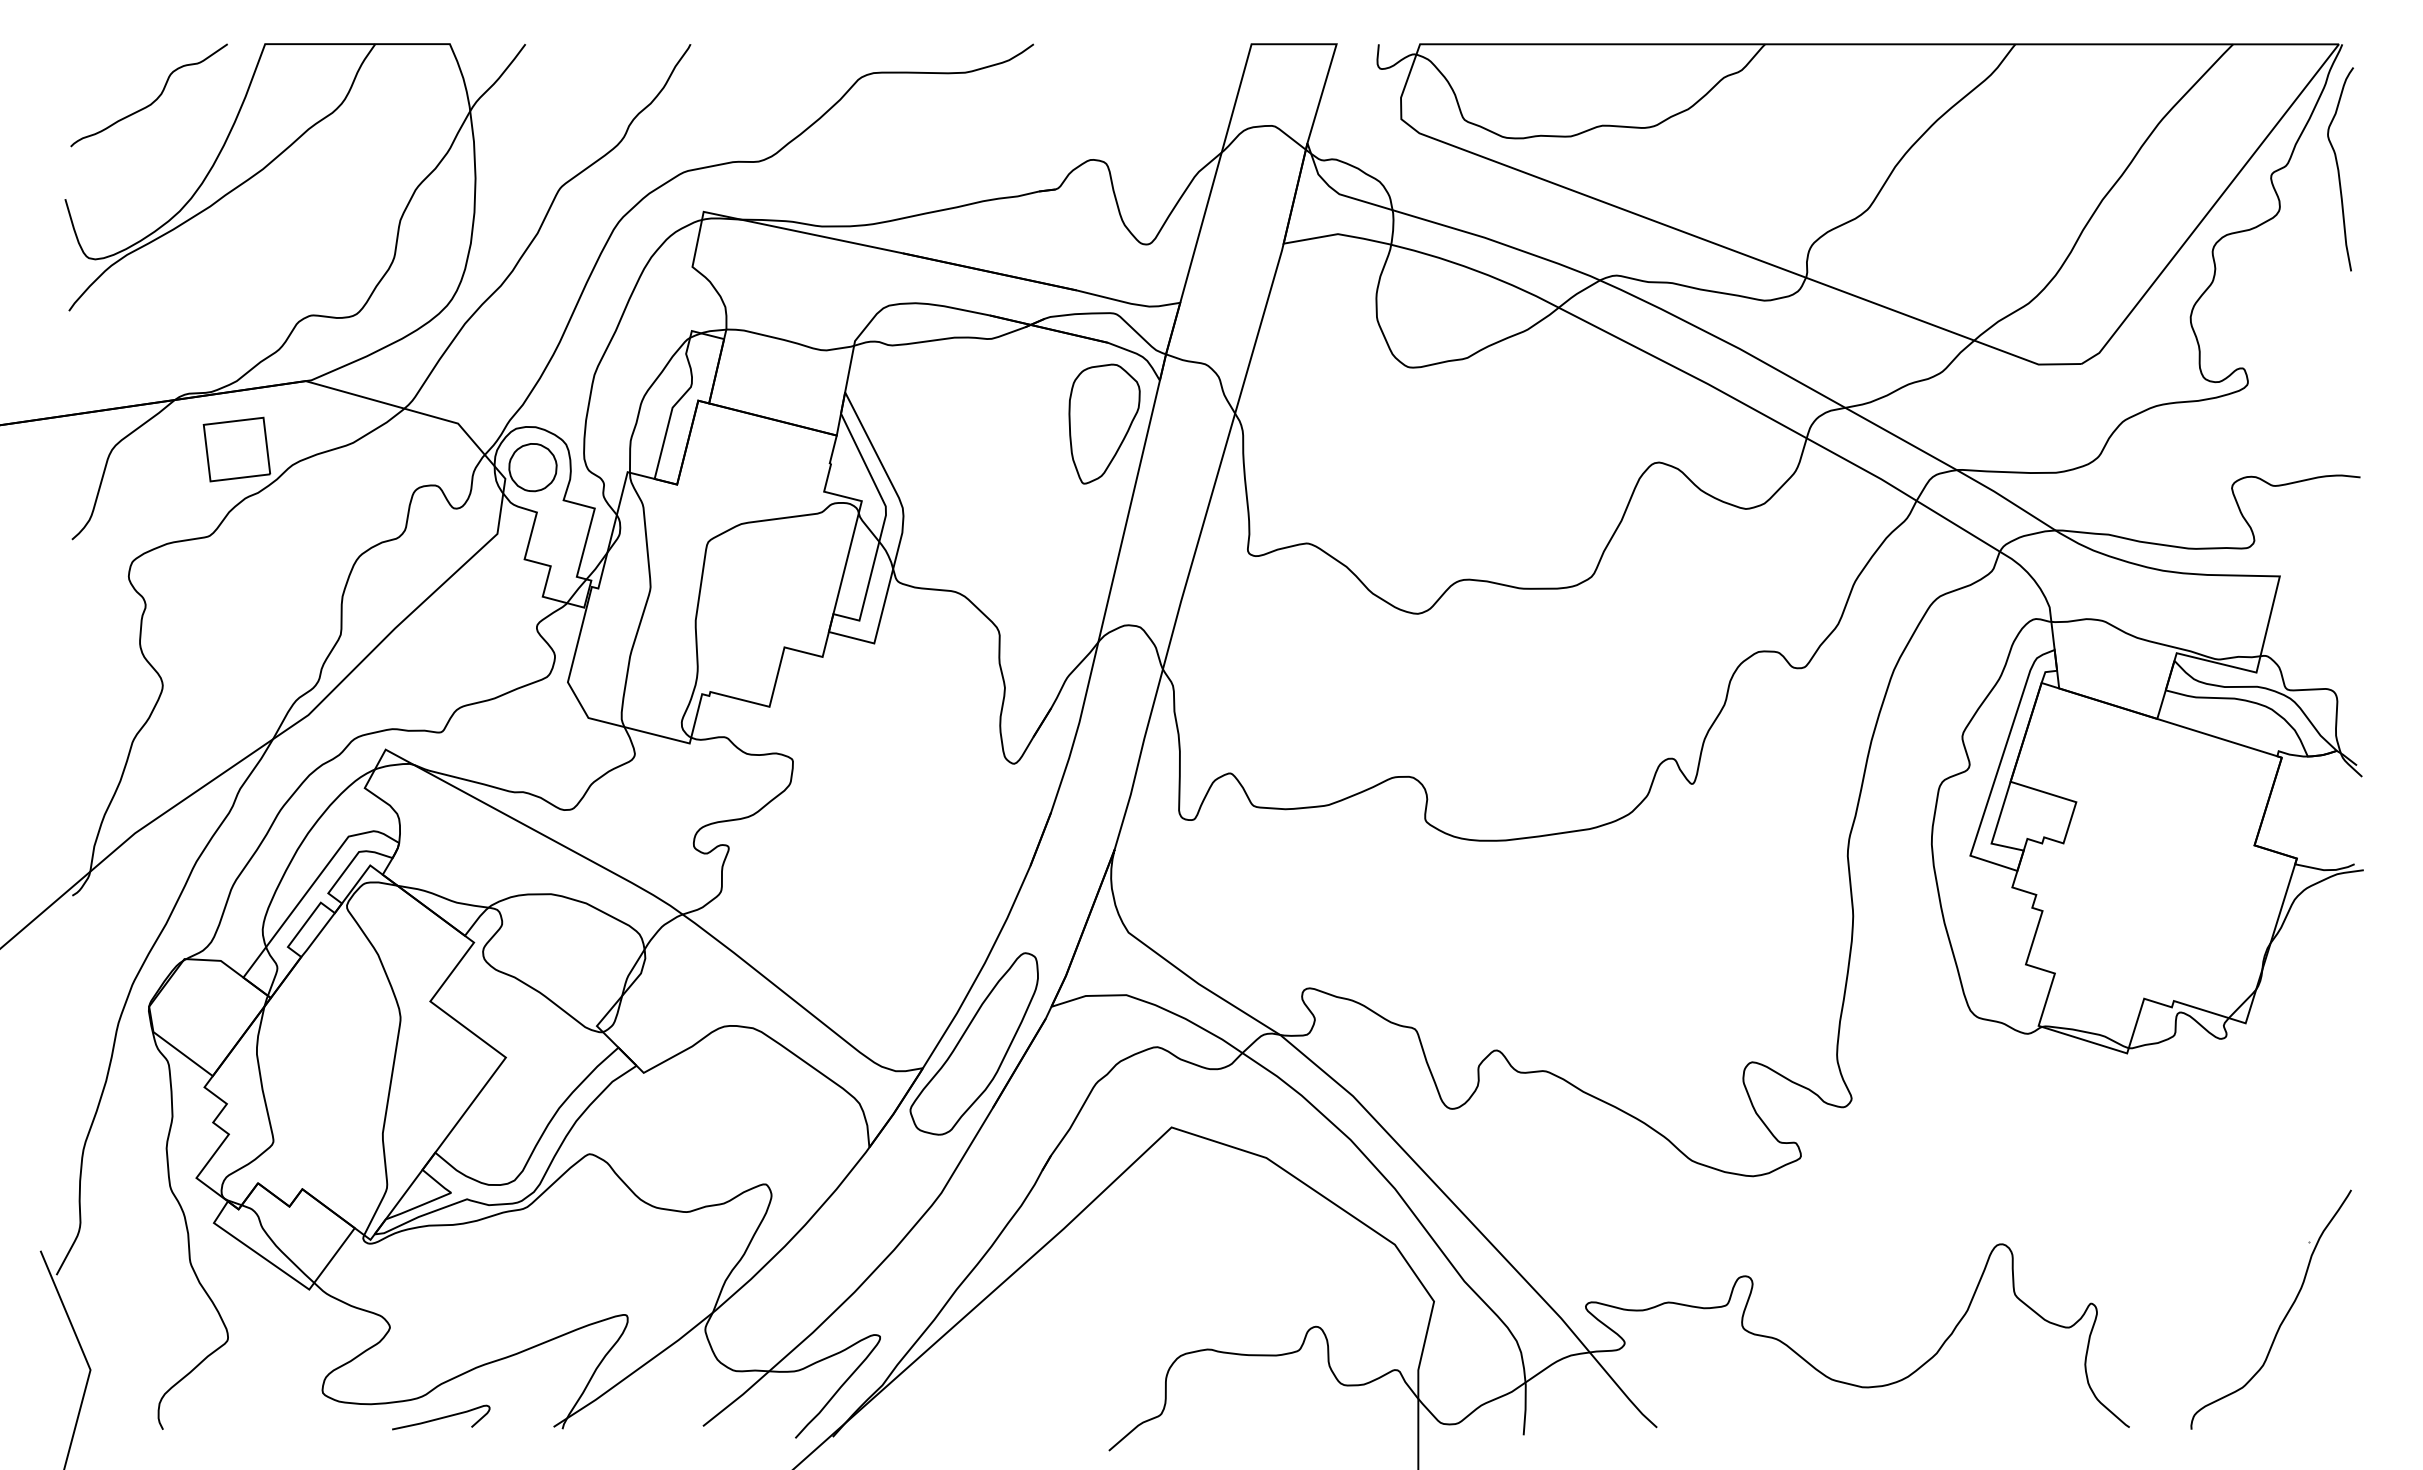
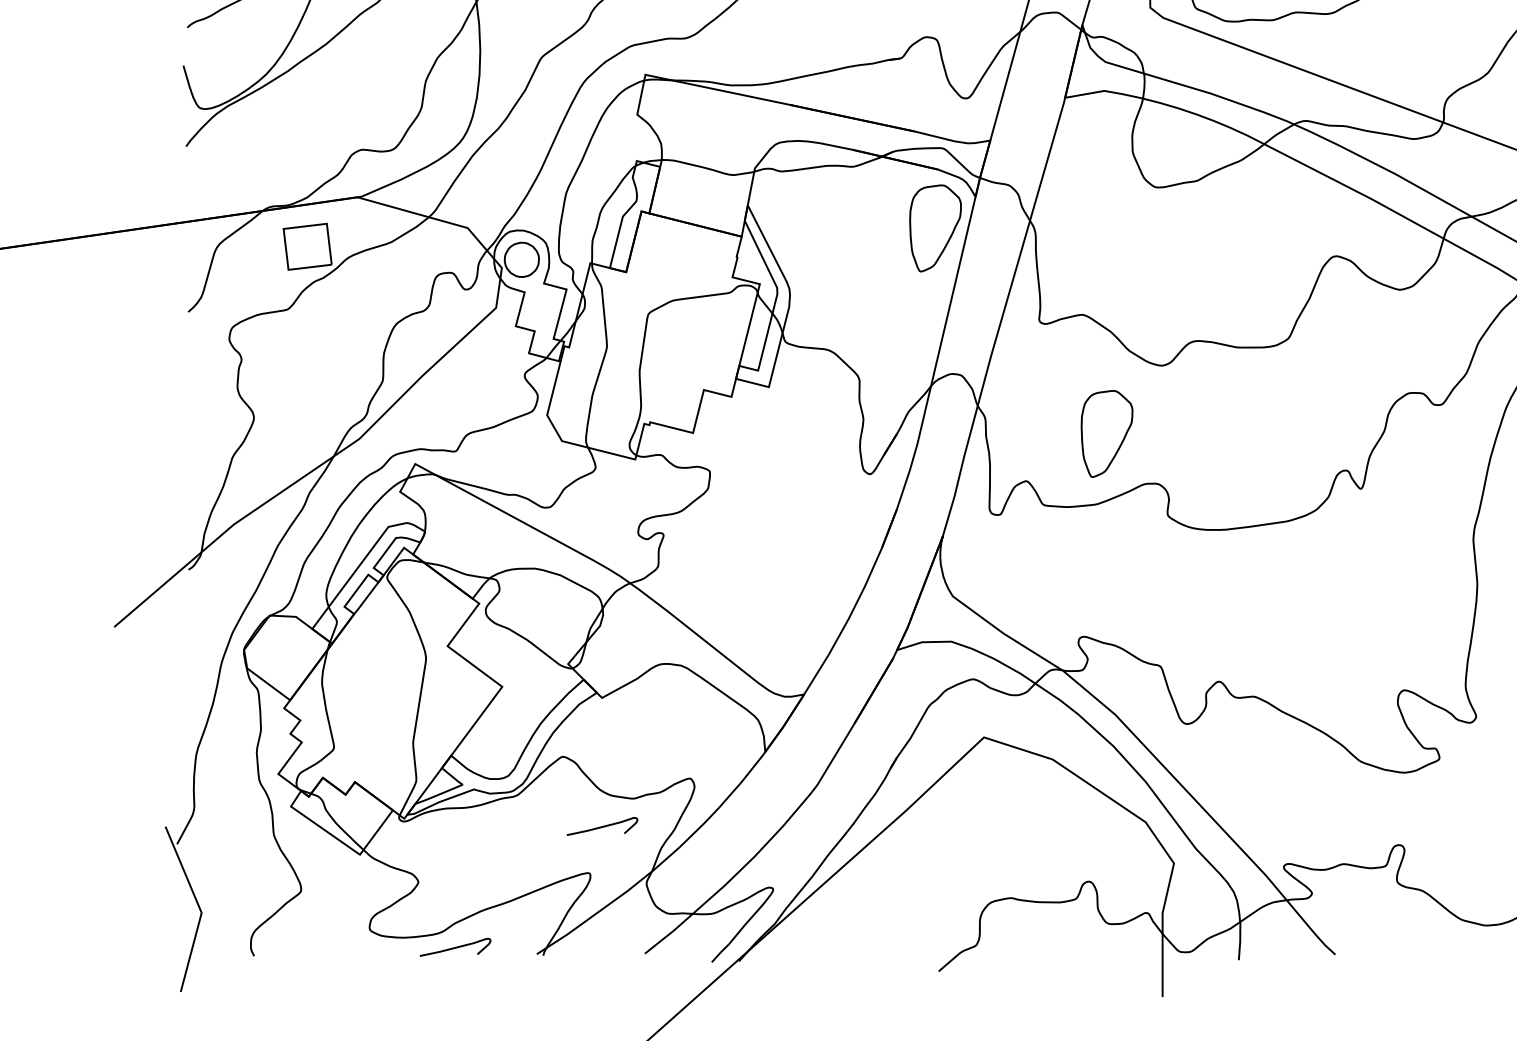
part: (1341, 707) -> (1107, 433), added
part: (973, 1043) -> (840, 676), removed
curve: (644, 1250) -> (602, 826), added

